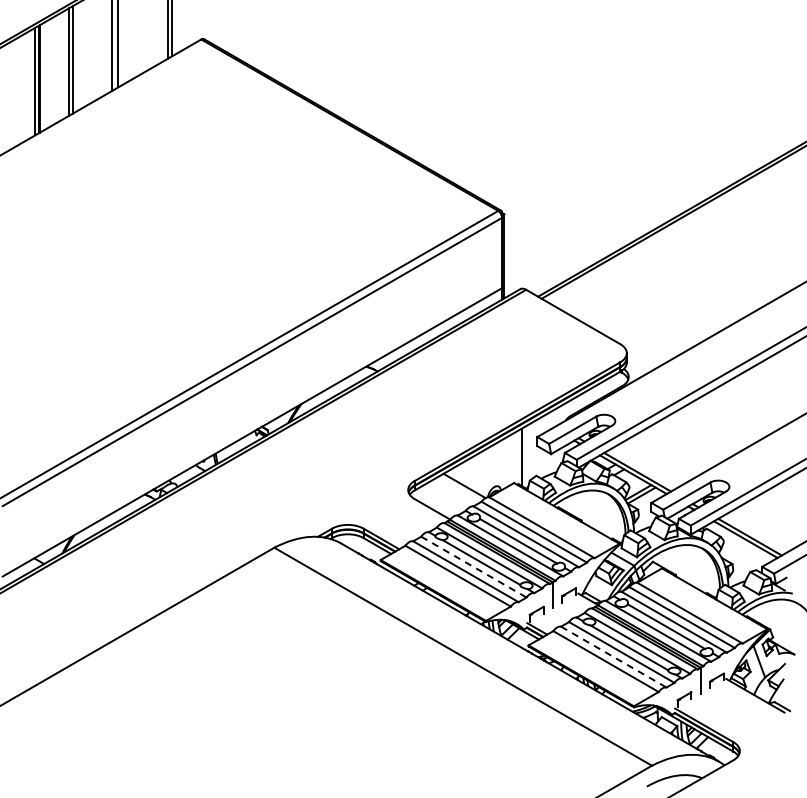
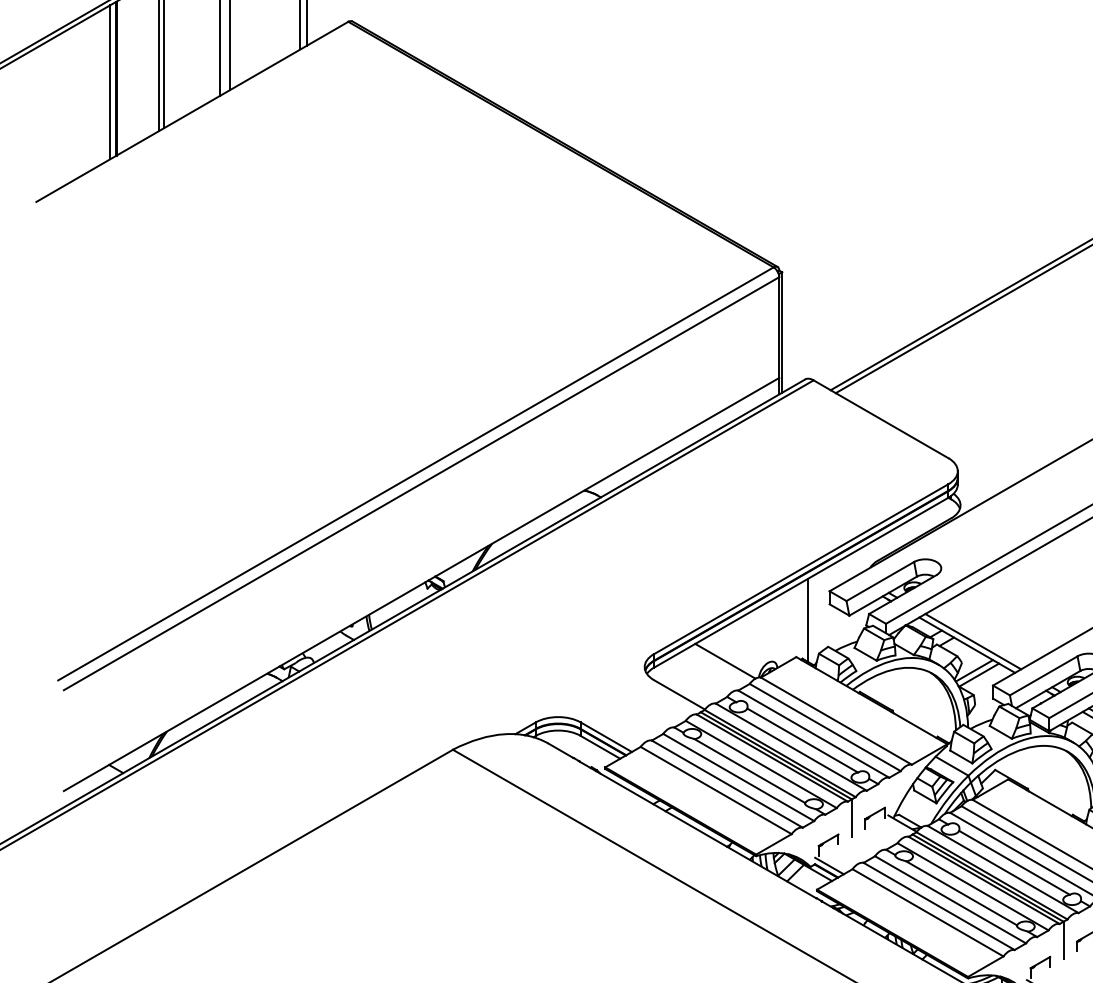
line: (473, 567) -> (738, 778), dashed -> solid
line: (613, 657) -> (938, 906), dashed -> solid

